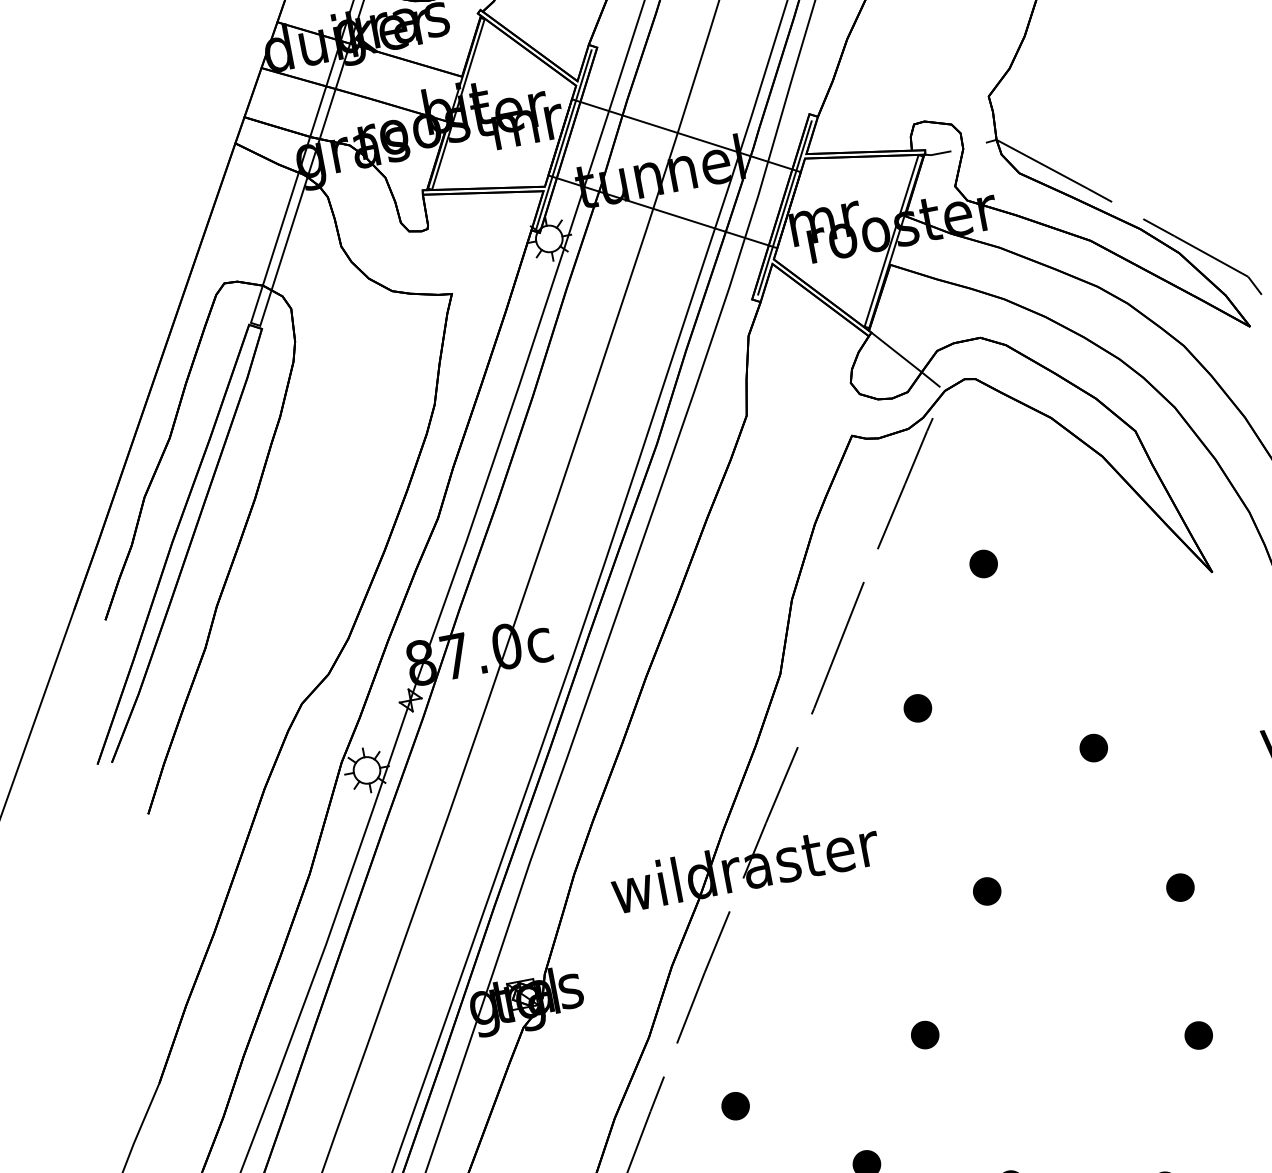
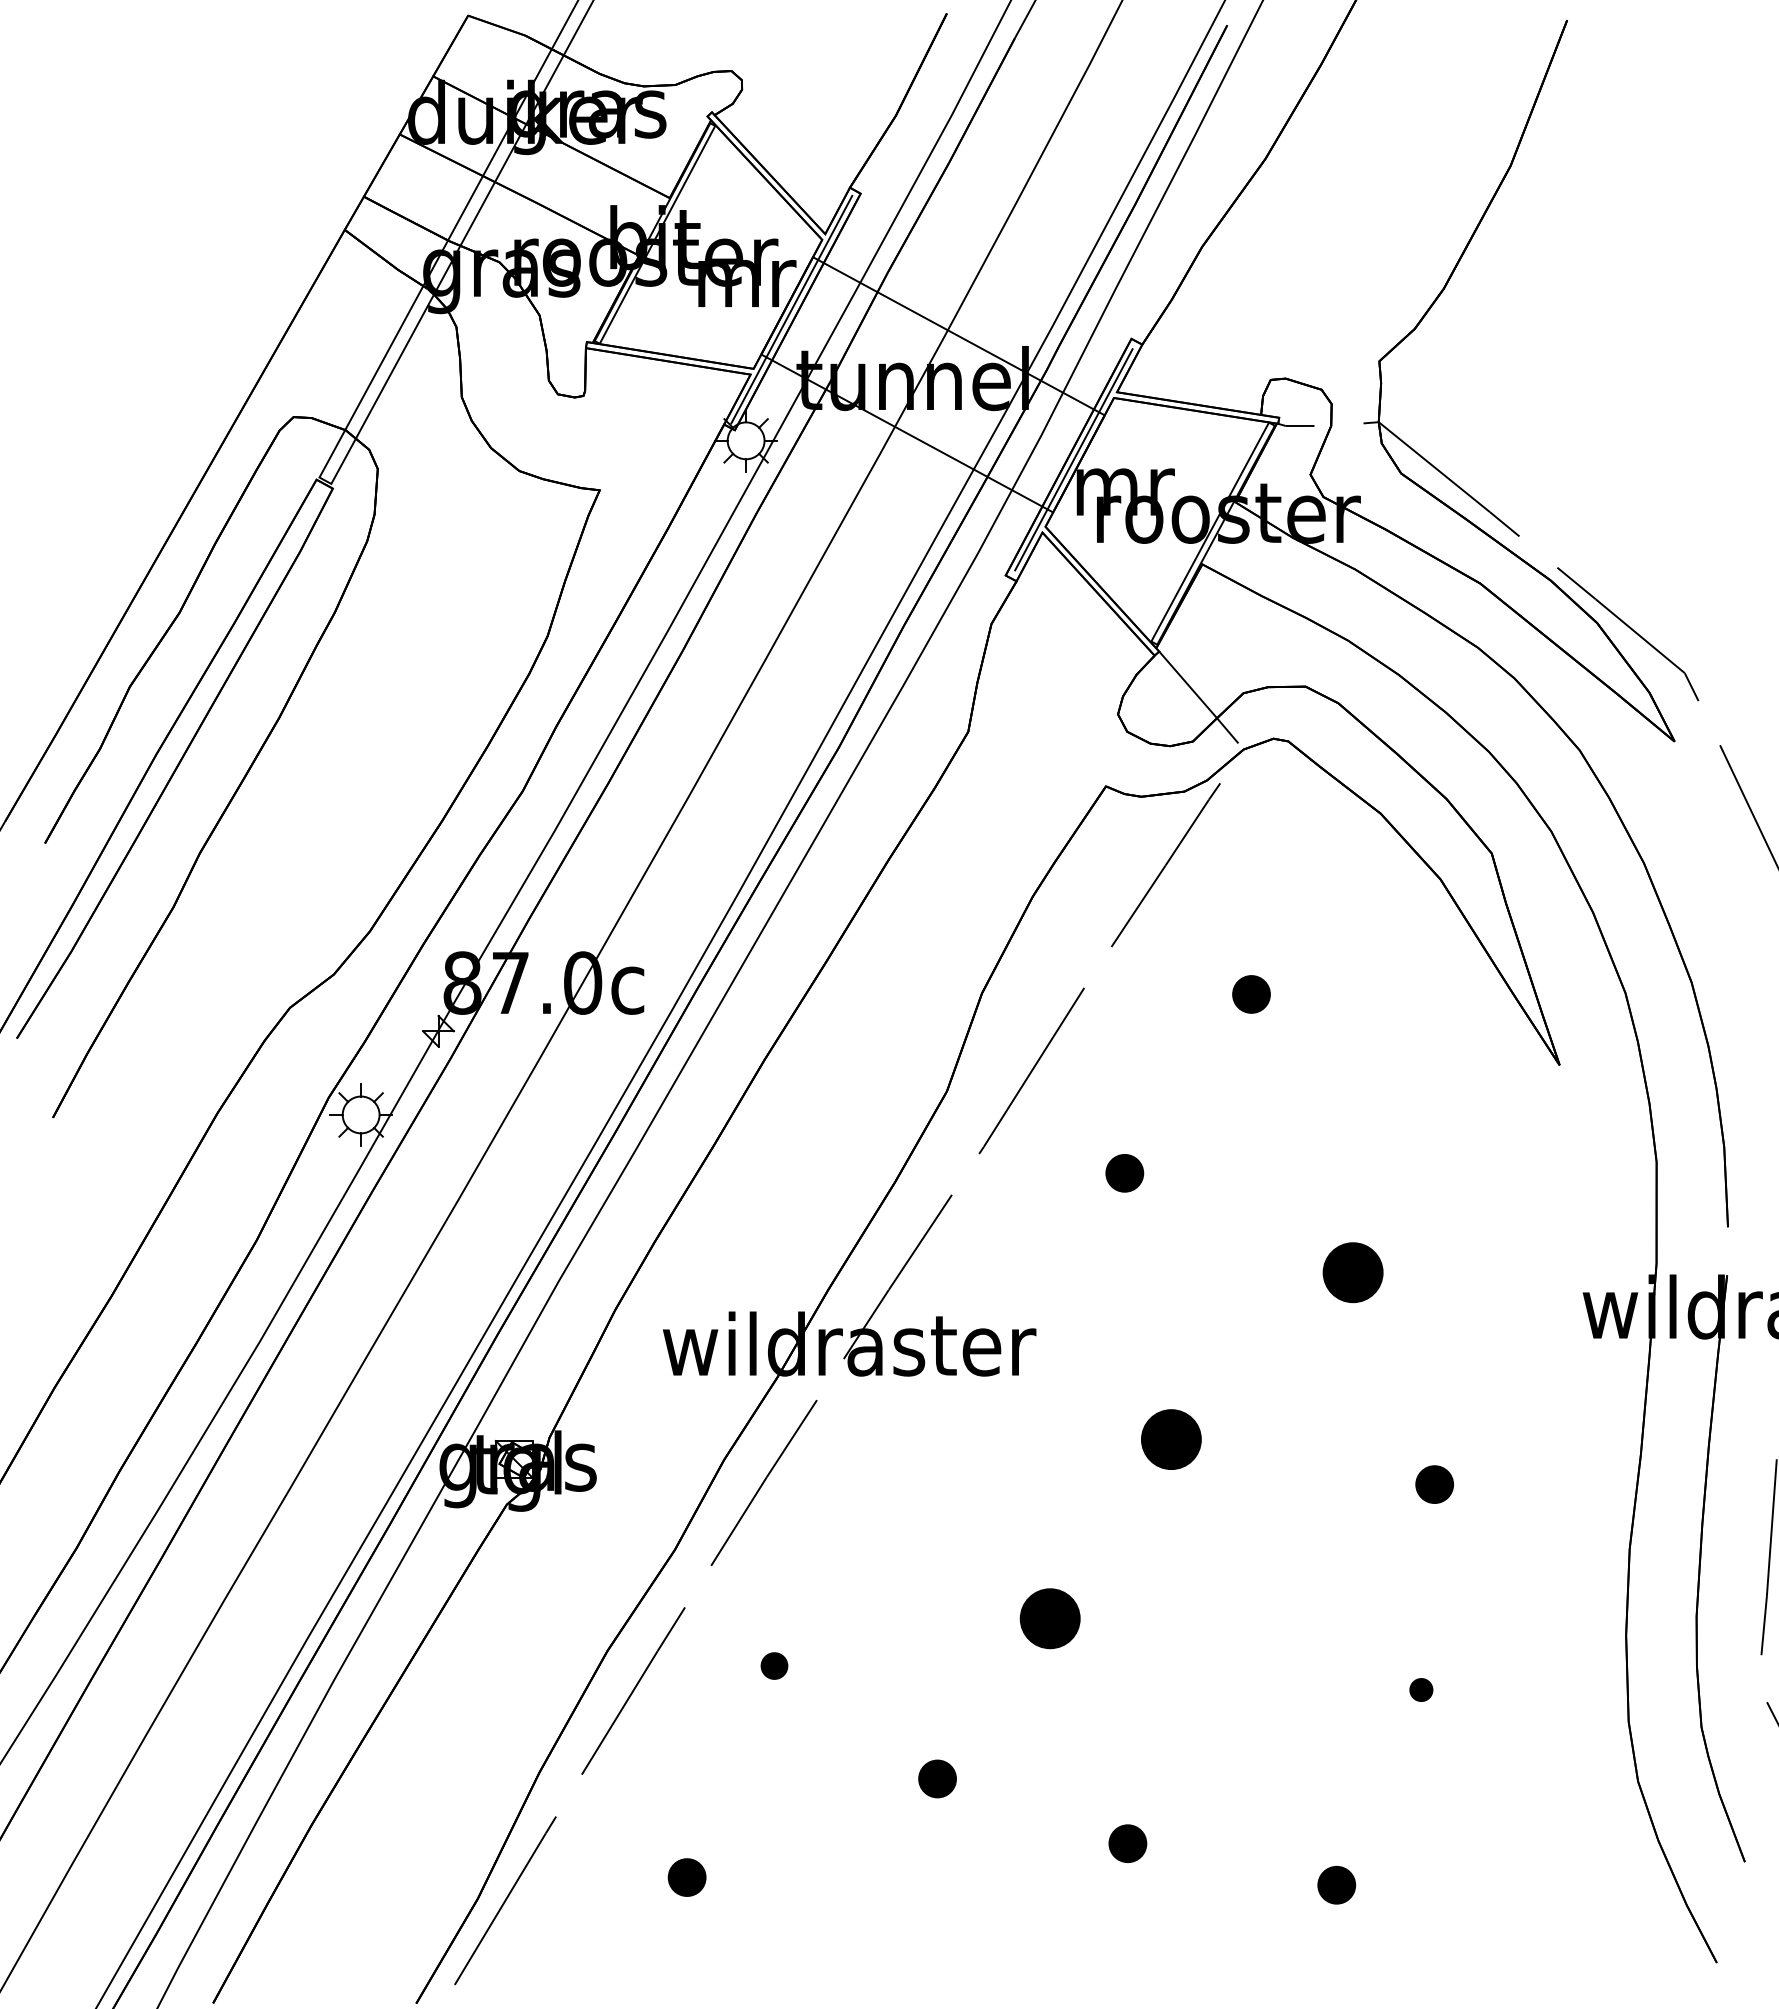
part: (1093, 747) -> (1353, 1272), size x1.6
part: (987, 891) -> (1171, 1439), size x1.6
part: (924, 1035) -> (1049, 1618), size x1.6
part: (1198, 1035) -> (1421, 1689), size x0.6
part: (735, 1105) -> (774, 1665), size x0.7

